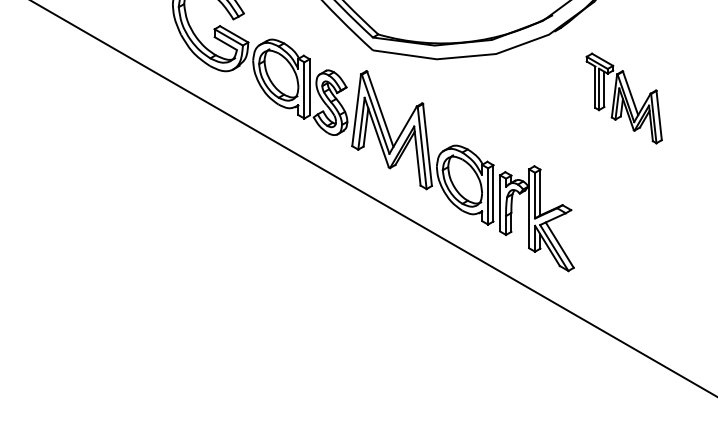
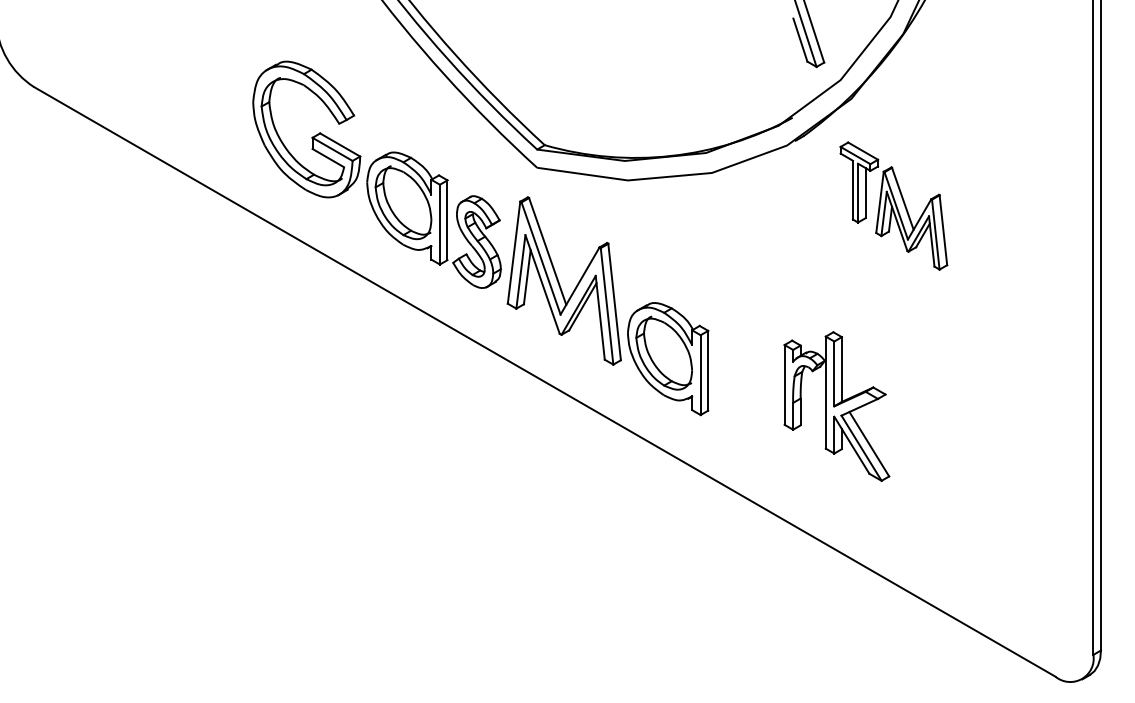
part: (624, 98) -> (893, 205), moved
part: (536, 218) -> (836, 406), moved

